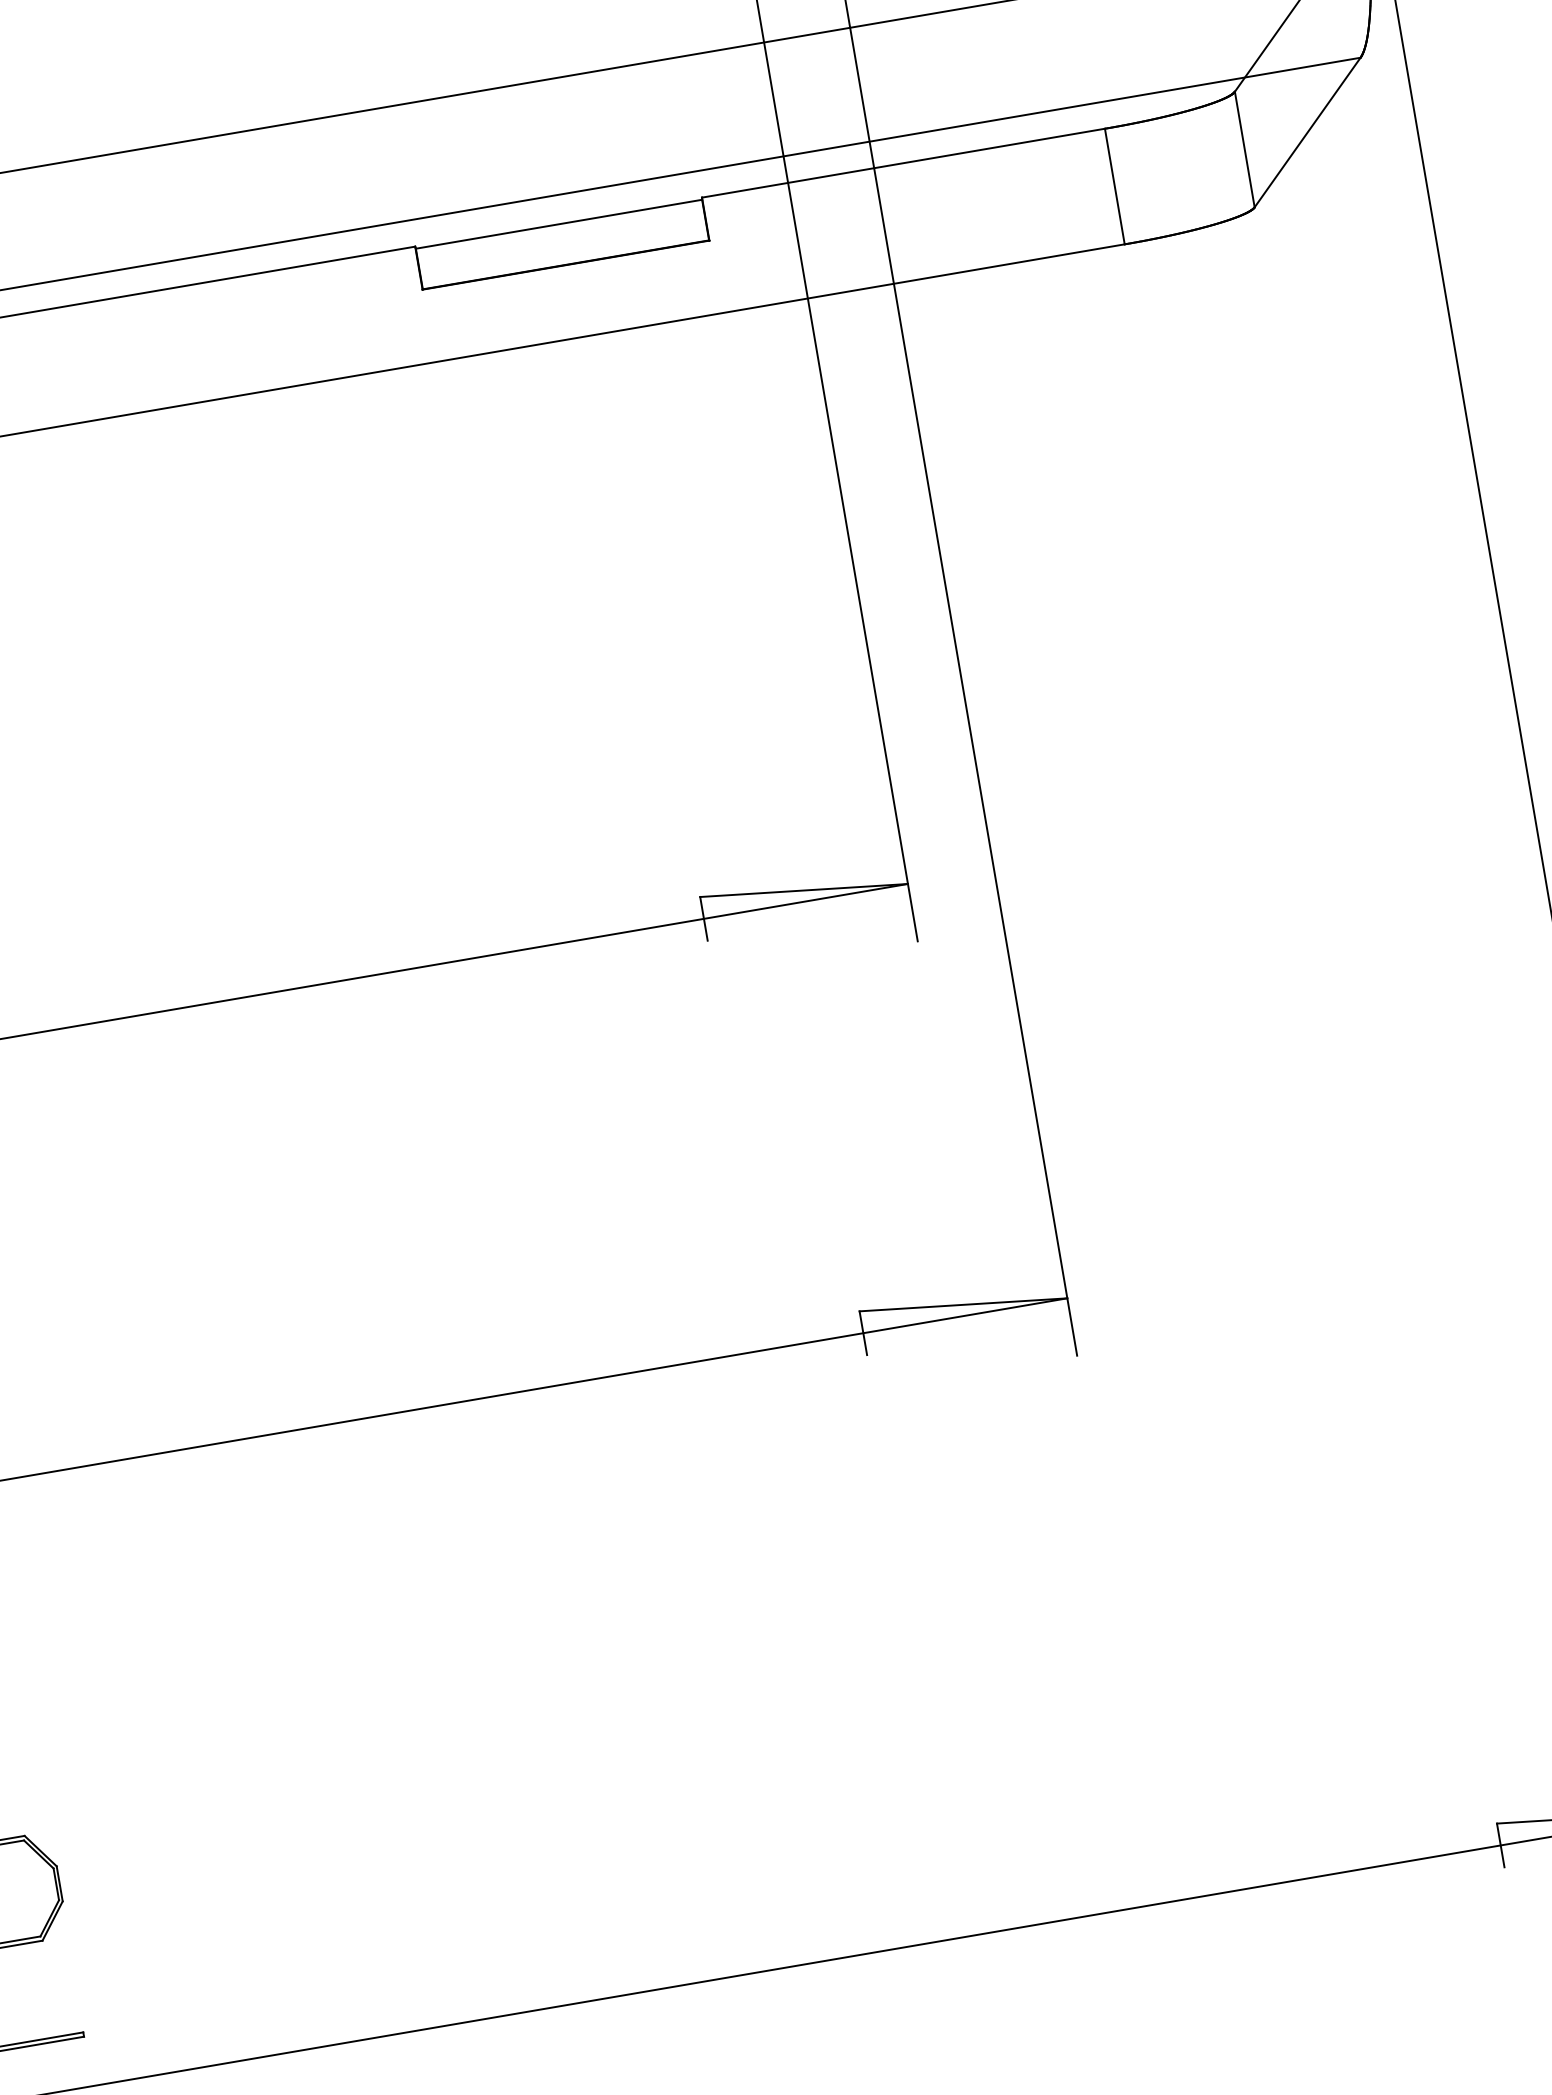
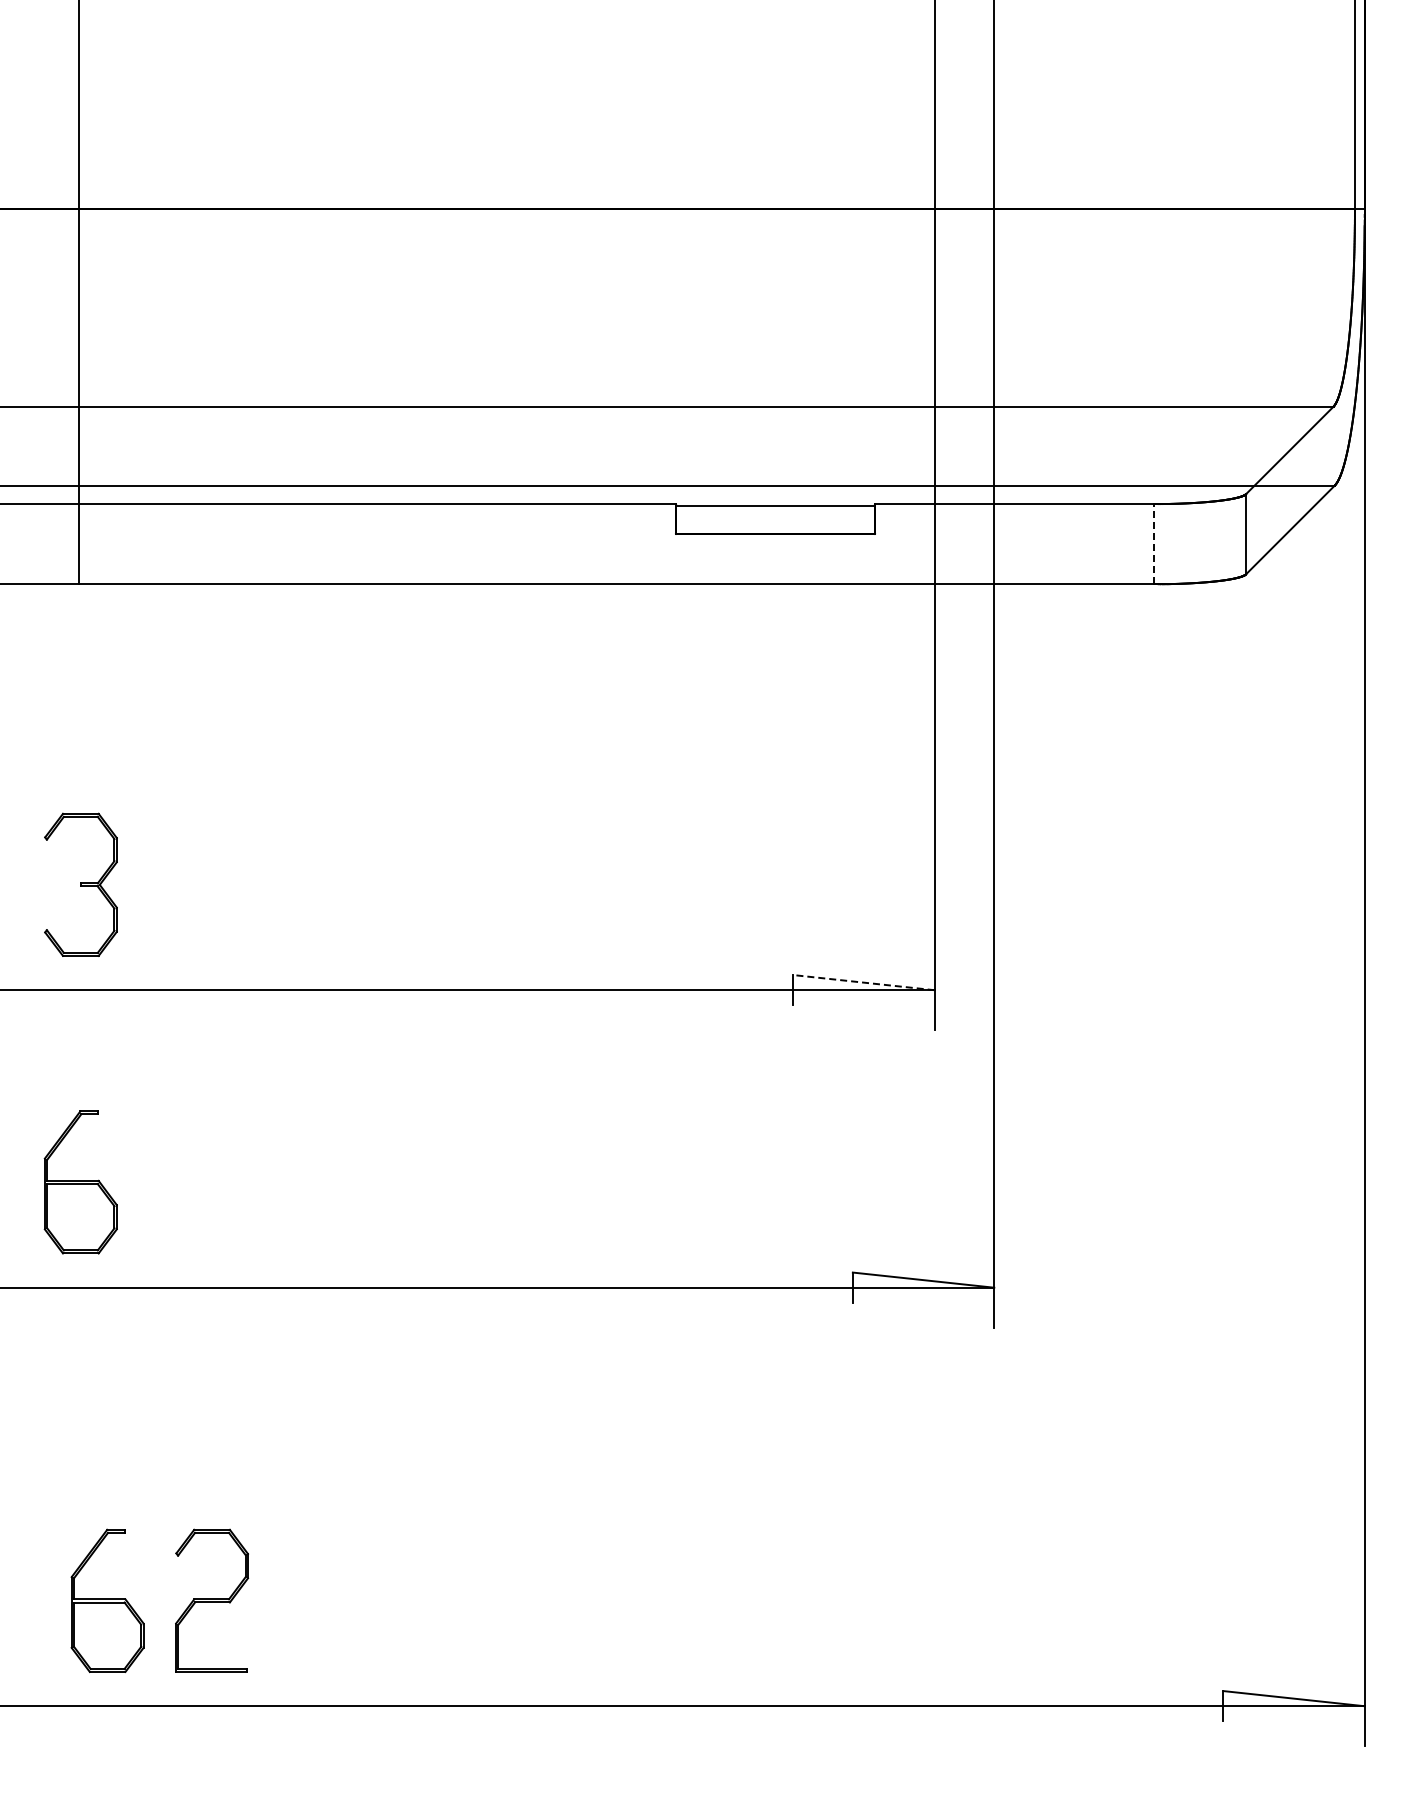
line: (1114, 185) -> (1154, 543), solid -> dashed
line: (803, 890) -> (863, 982), solid -> dashed

